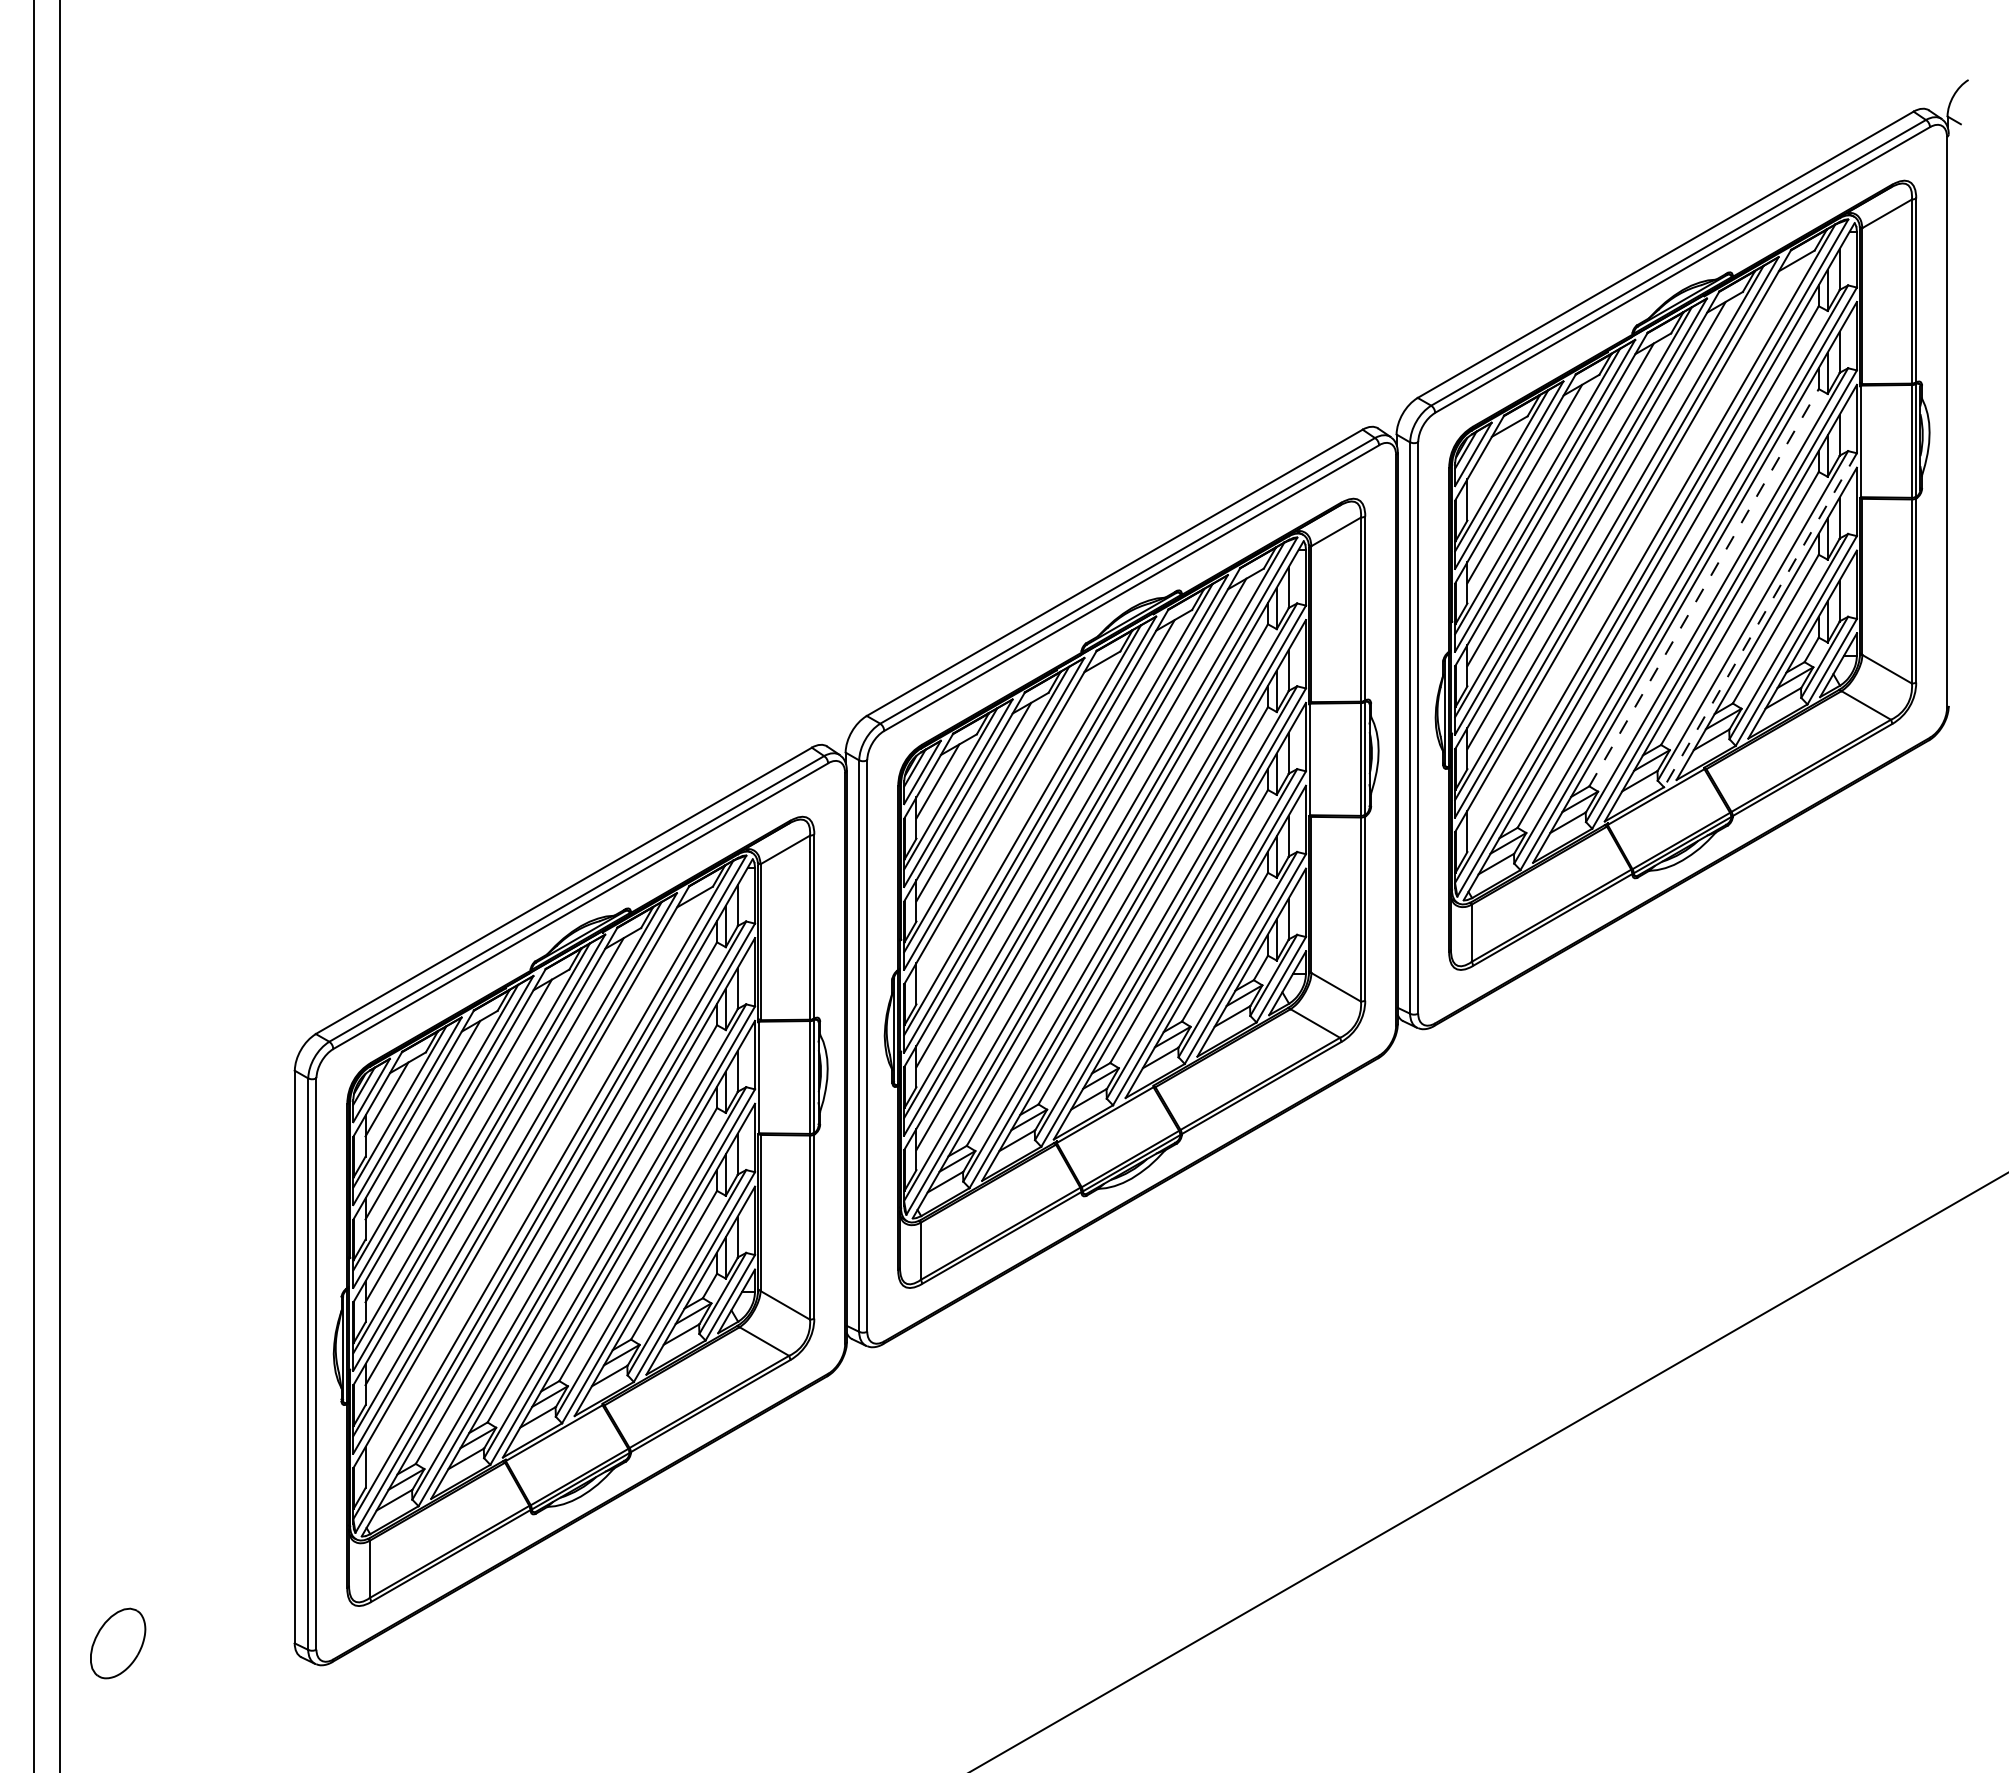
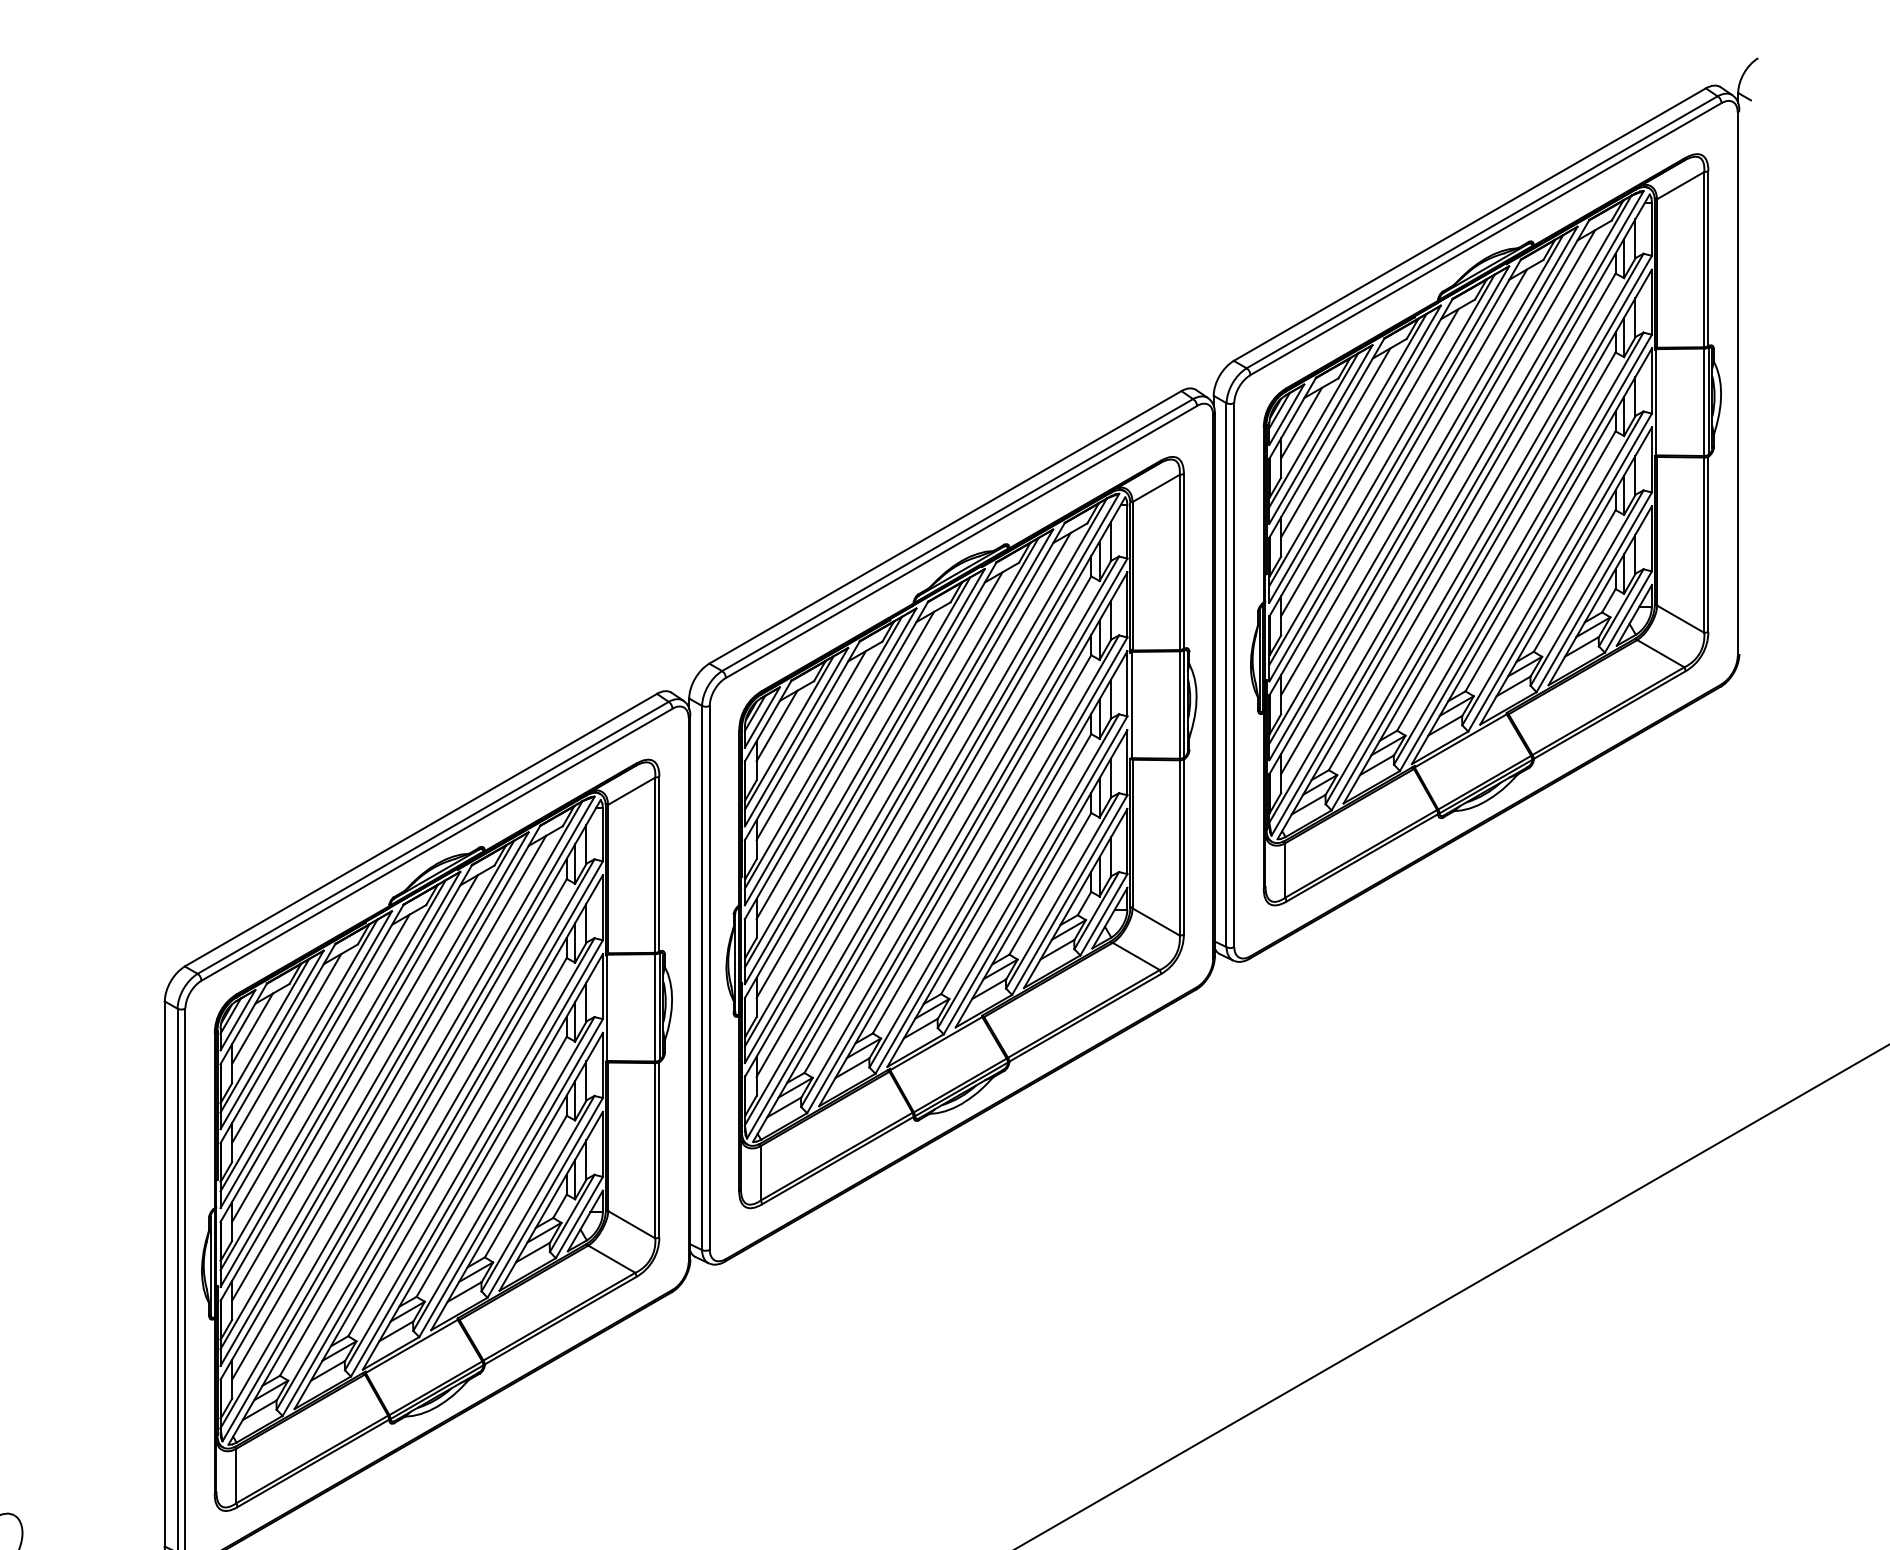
line: (1488, 463) -> (1301, 423), added
line: (1632, 545) -> (1438, 501), added
line: (1704, 587) -> (1506, 541), dashed -> solid
line: (1760, 620) -> (1560, 572), dashed -> solid
line: (1009, 822) -> (845, 765), added
line: (530, 1182) -> (389, 1107), added

